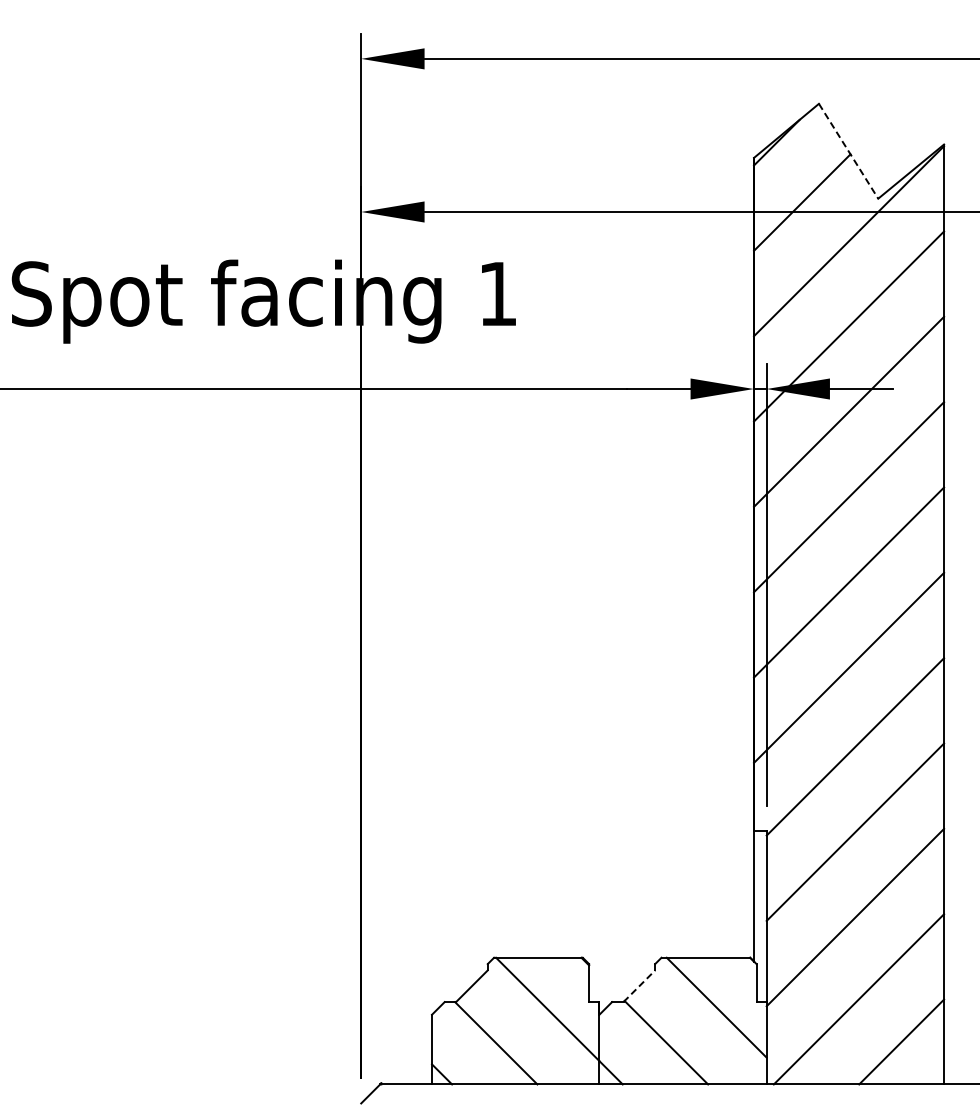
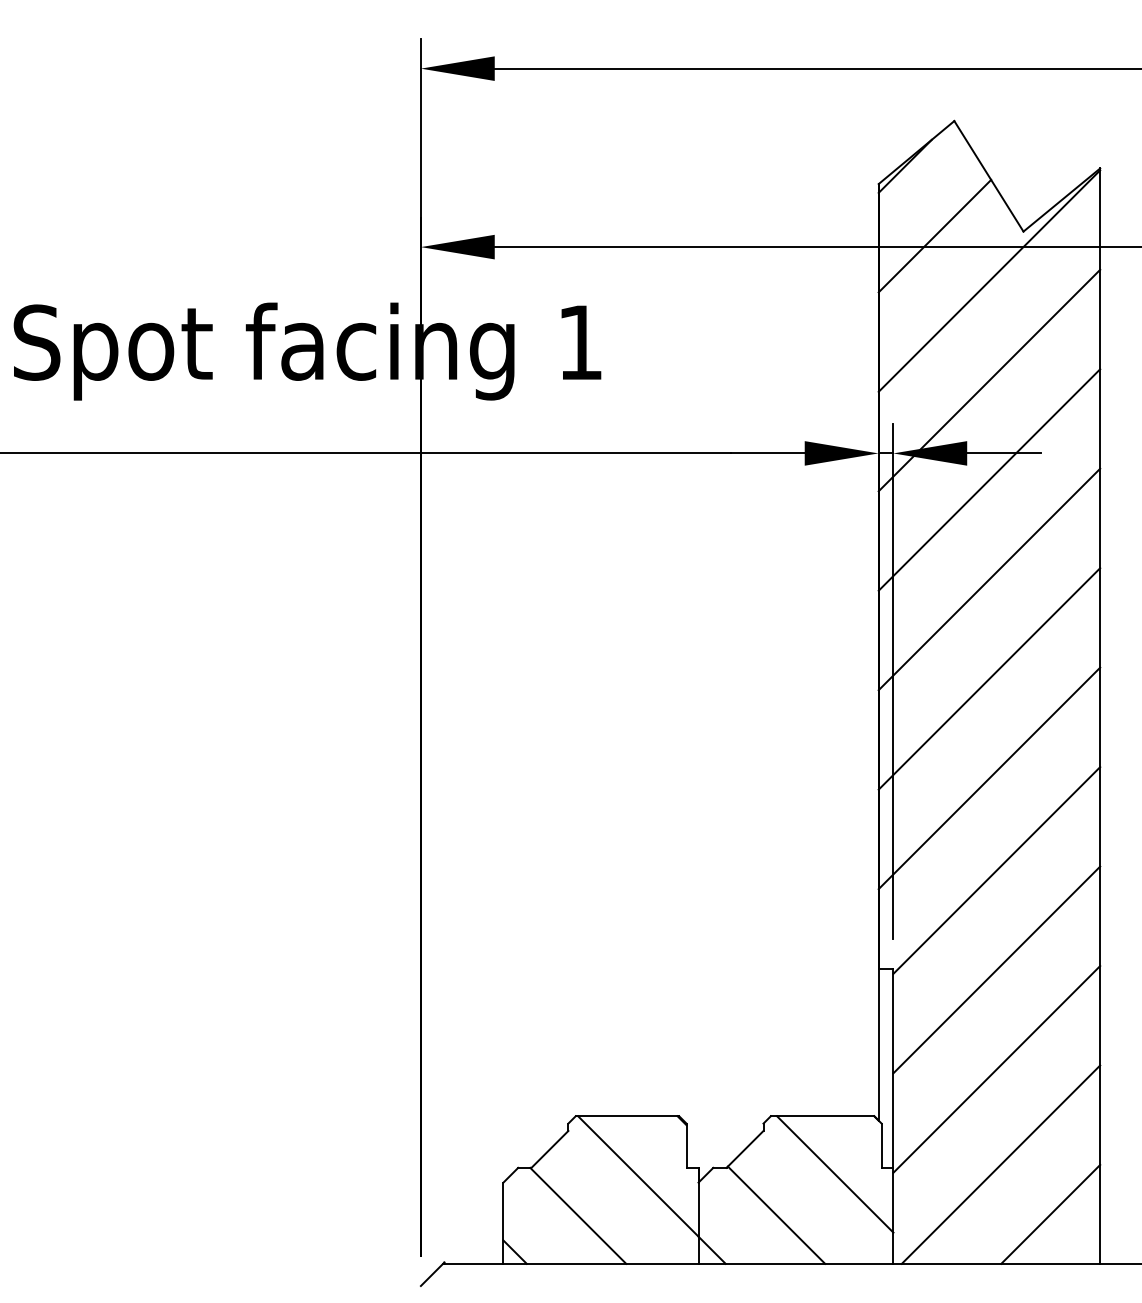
line: (848, 151) -> (988, 176), dashed -> solid
line: (639, 985) -> (745, 1148), dashed -> solid

